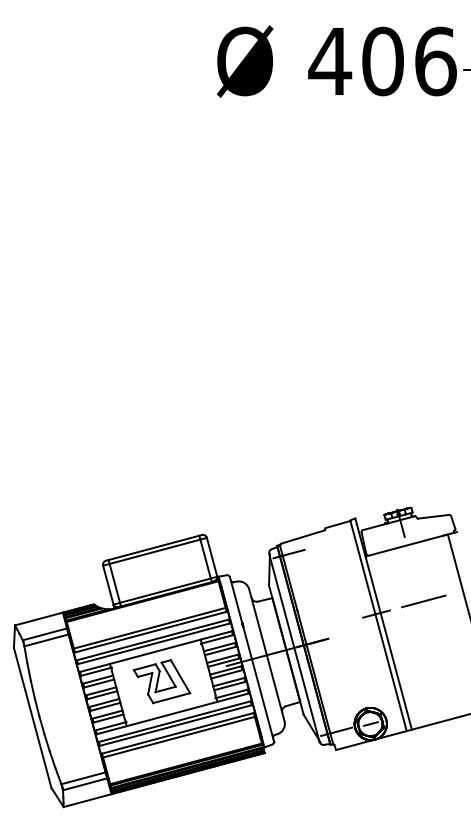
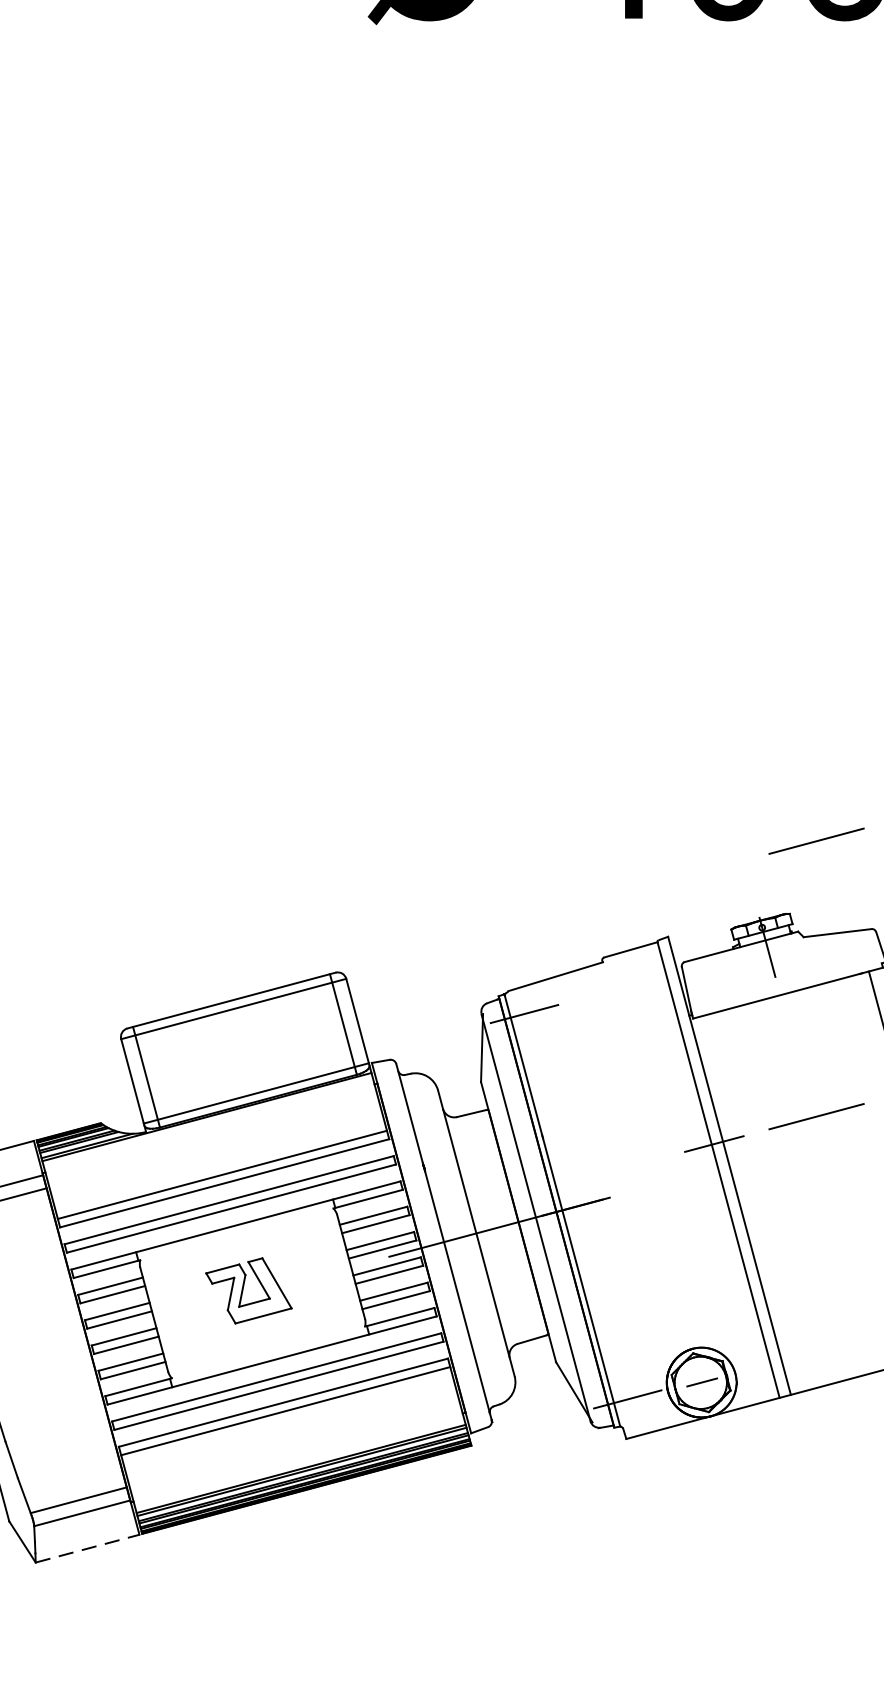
line: (423, 474) -> (816, 841), added
part: (161, 681) -> (247, 1290), size x0.7
line: (87, 800) -> (87, 1548), solid -> dashed

